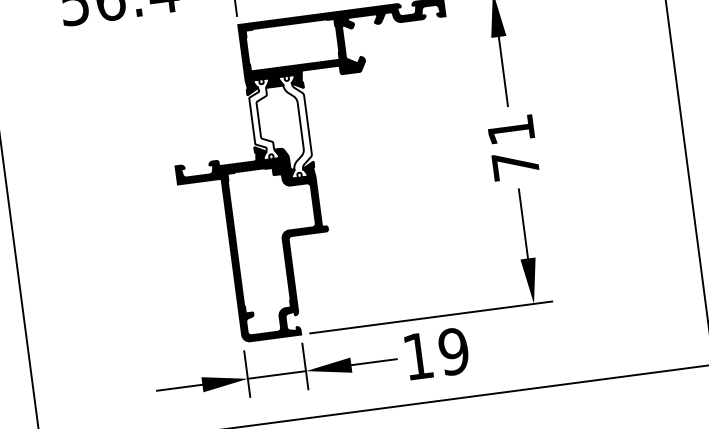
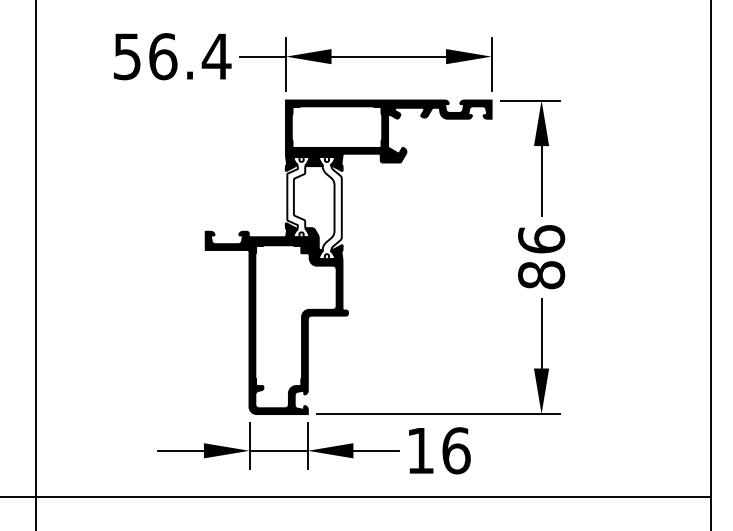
text: (513, 147) -> (541, 257), 71 -> 86
text: (454, 351) -> (456, 450), 19 -> 16

